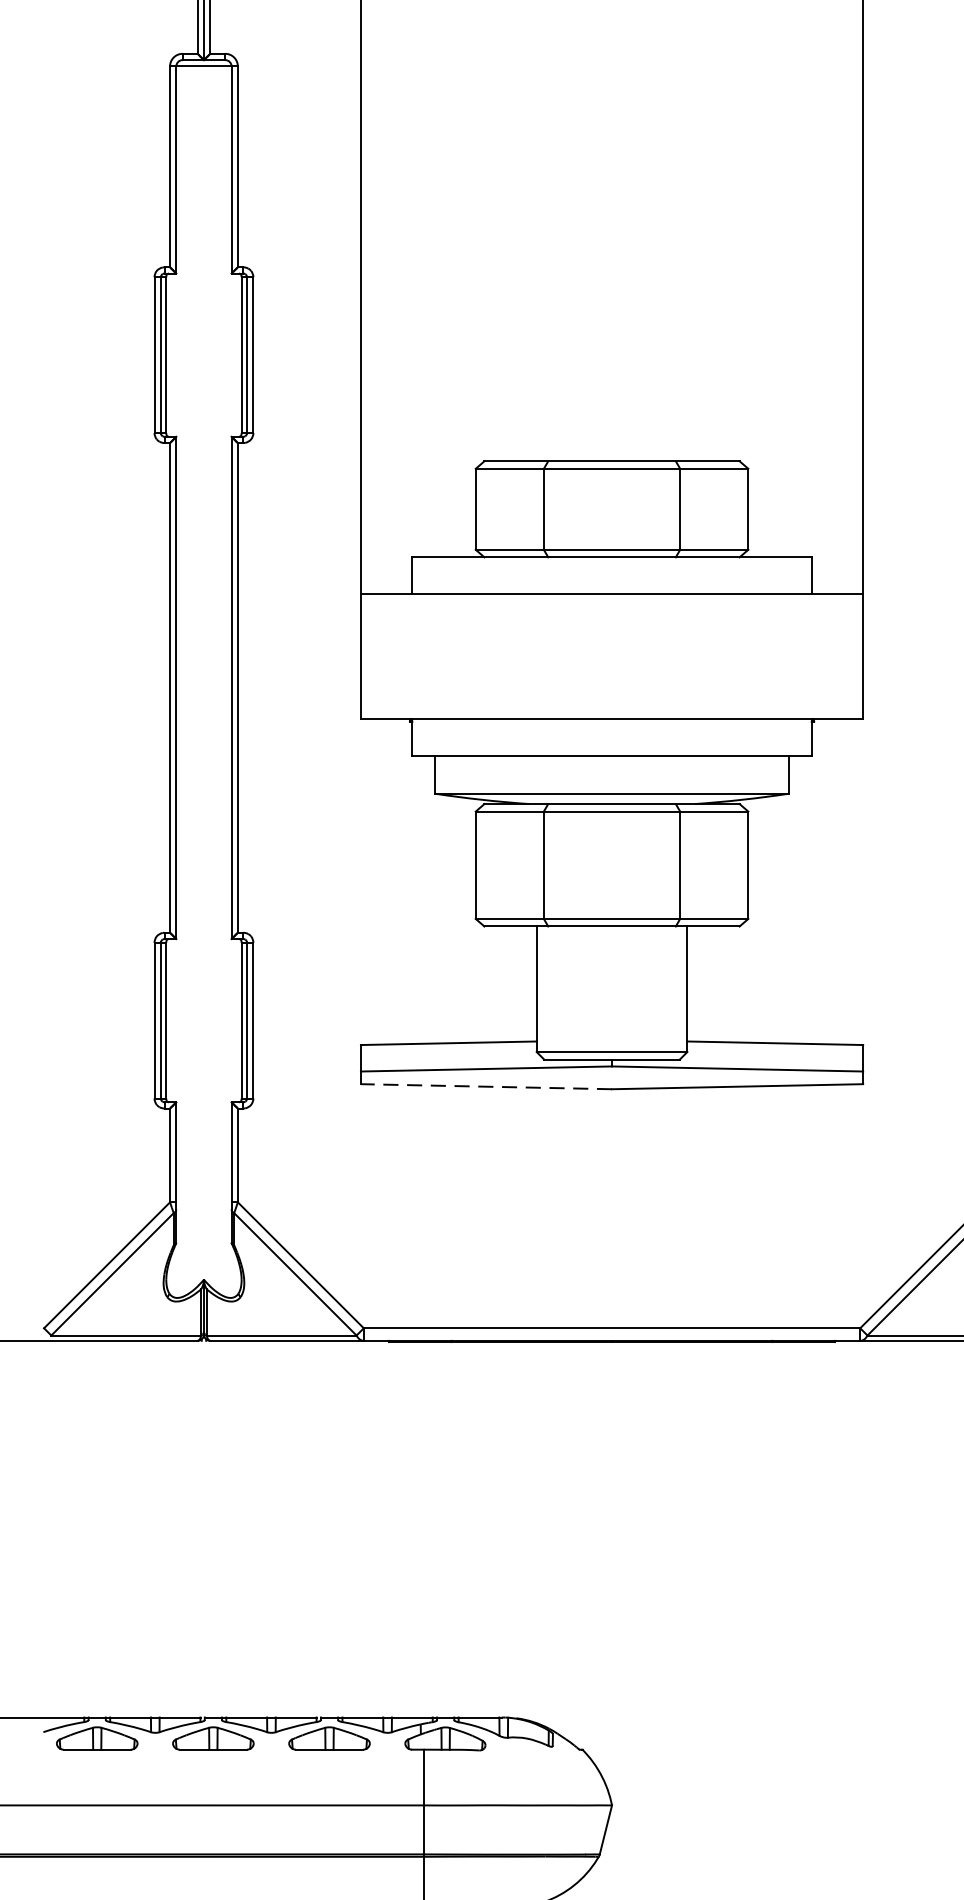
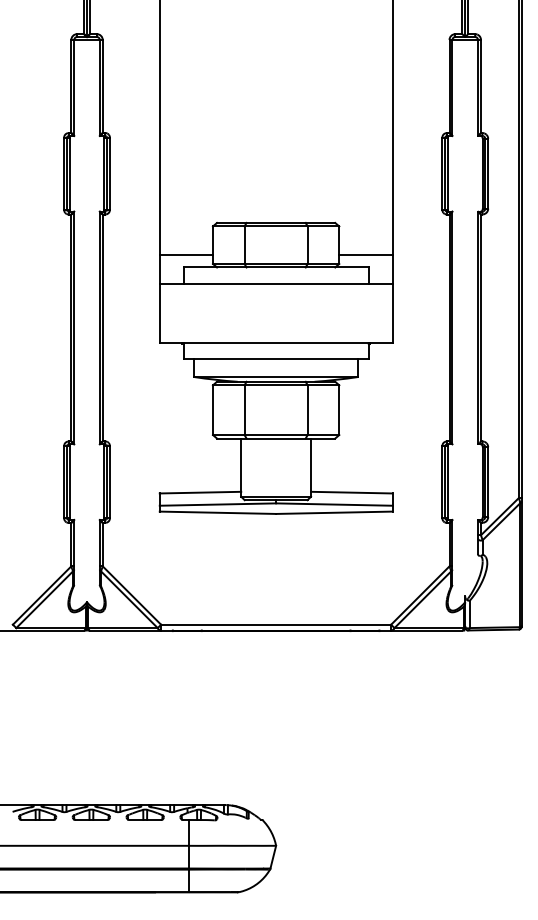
line: (416, 531) -> (185, 255), added
line: (804, 531) -> (365, 255), added
line: (485, 1086) -> (217, 512), dashed -> solid

